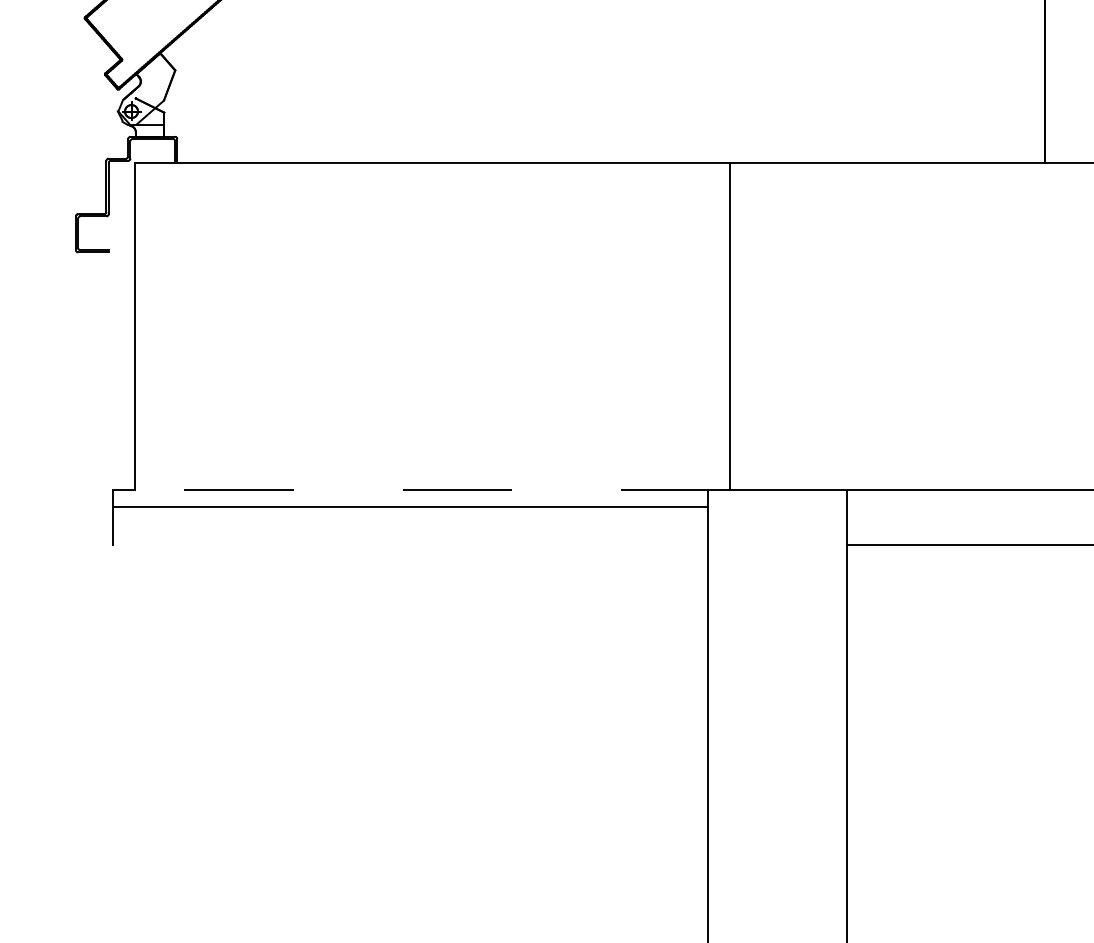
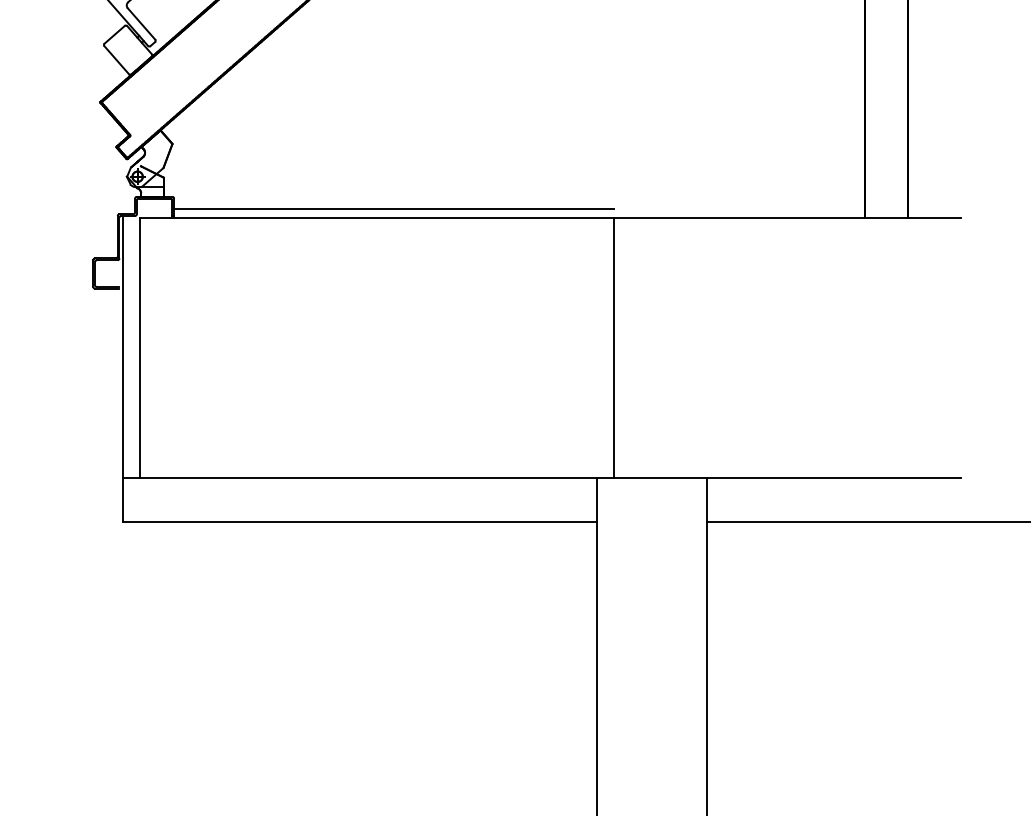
line: (453, 152) -> (393, 209), added
line: (112, 326) -> (122, 347), added
line: (432, 490) -> (377, 478), dashed -> solid
line: (410, 507) -> (359, 521), moved

